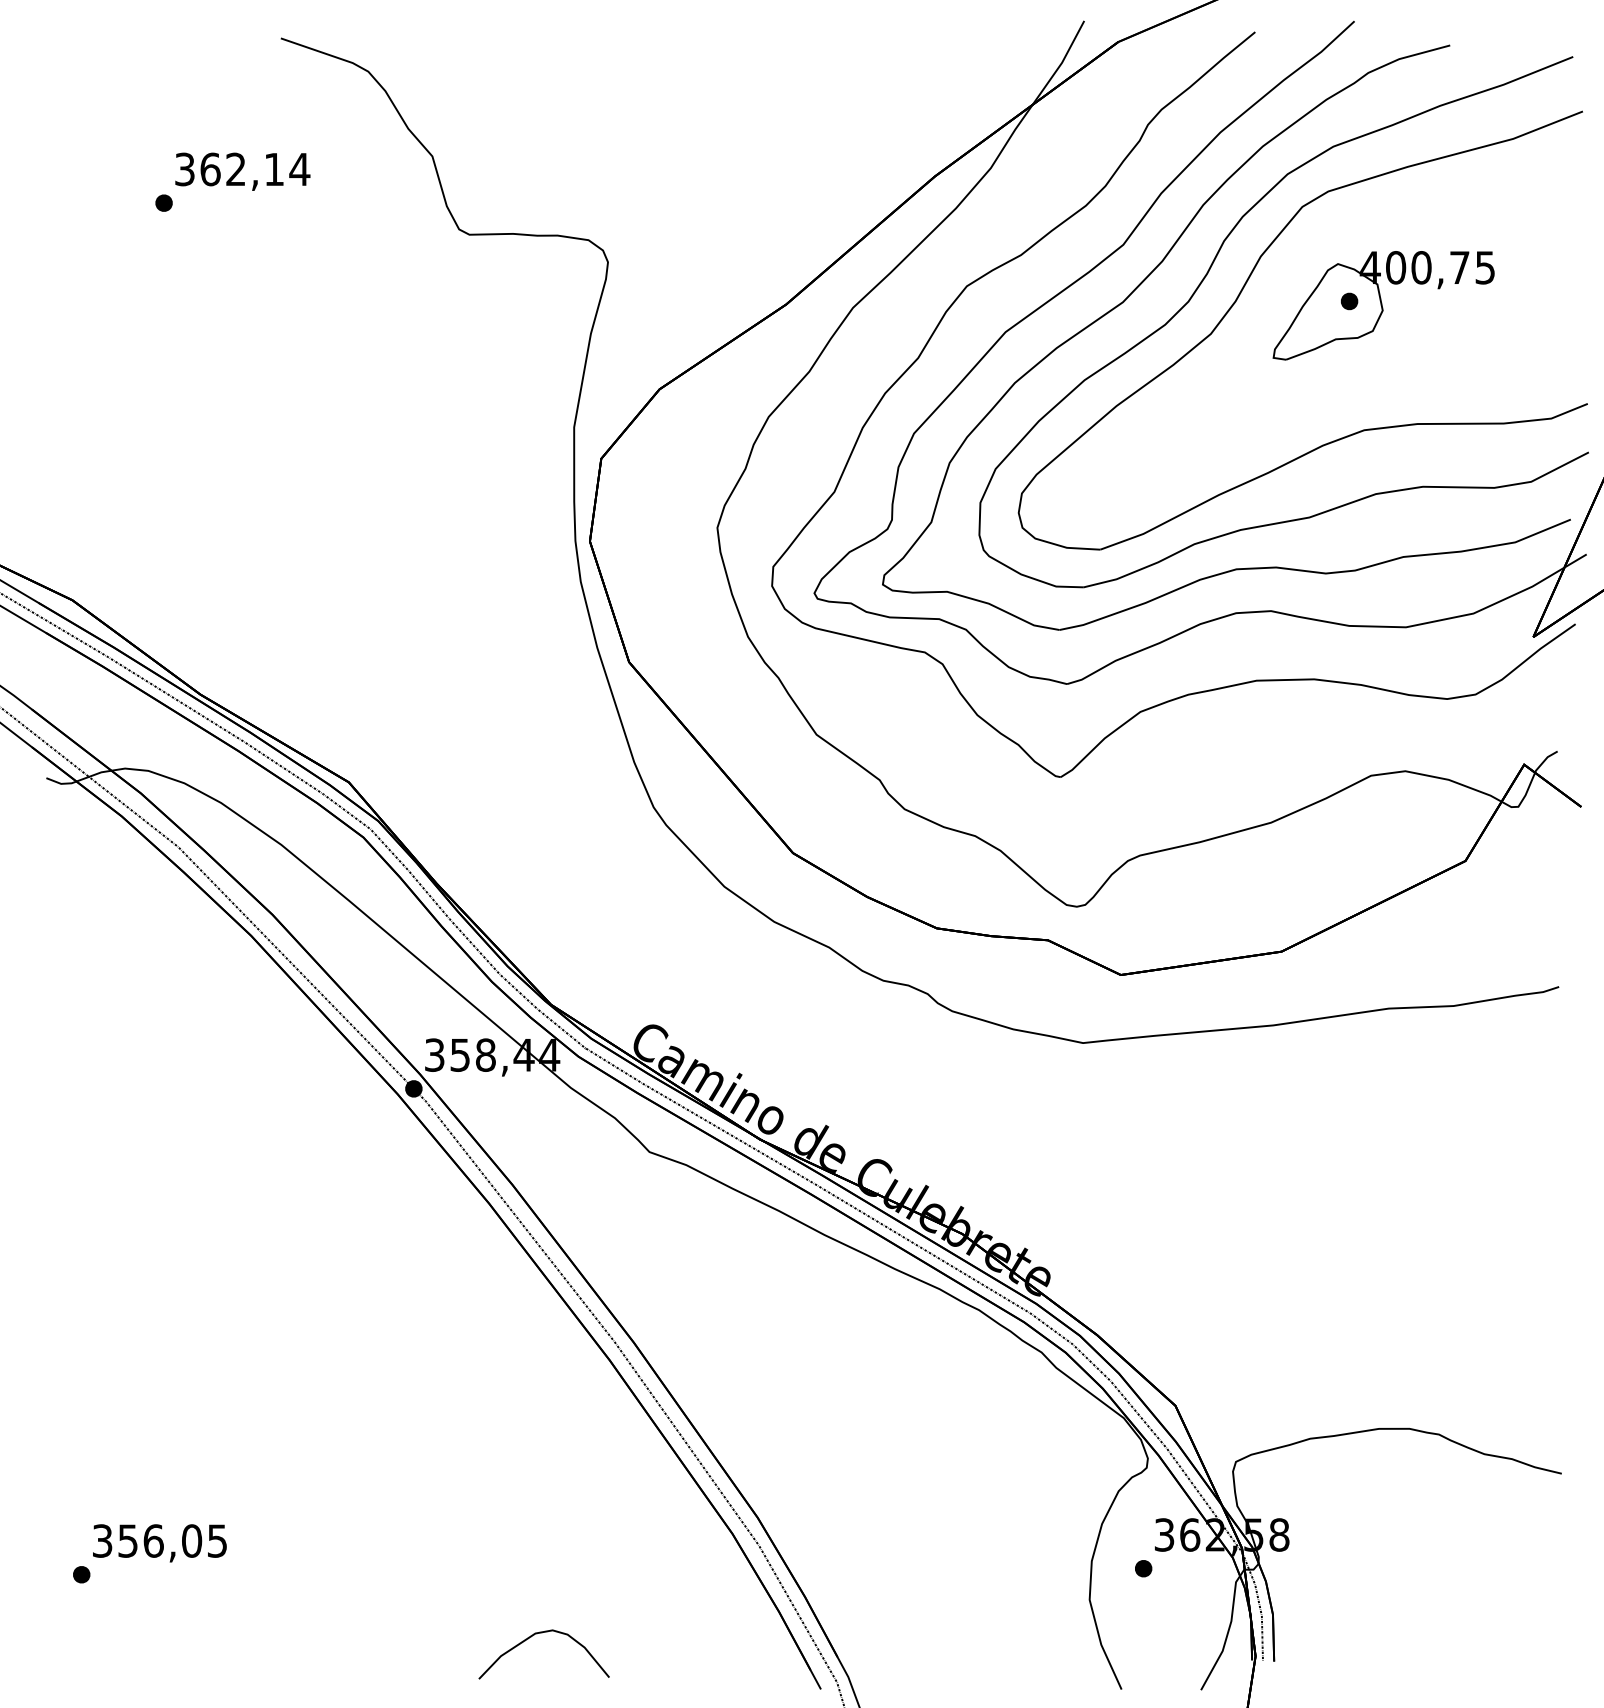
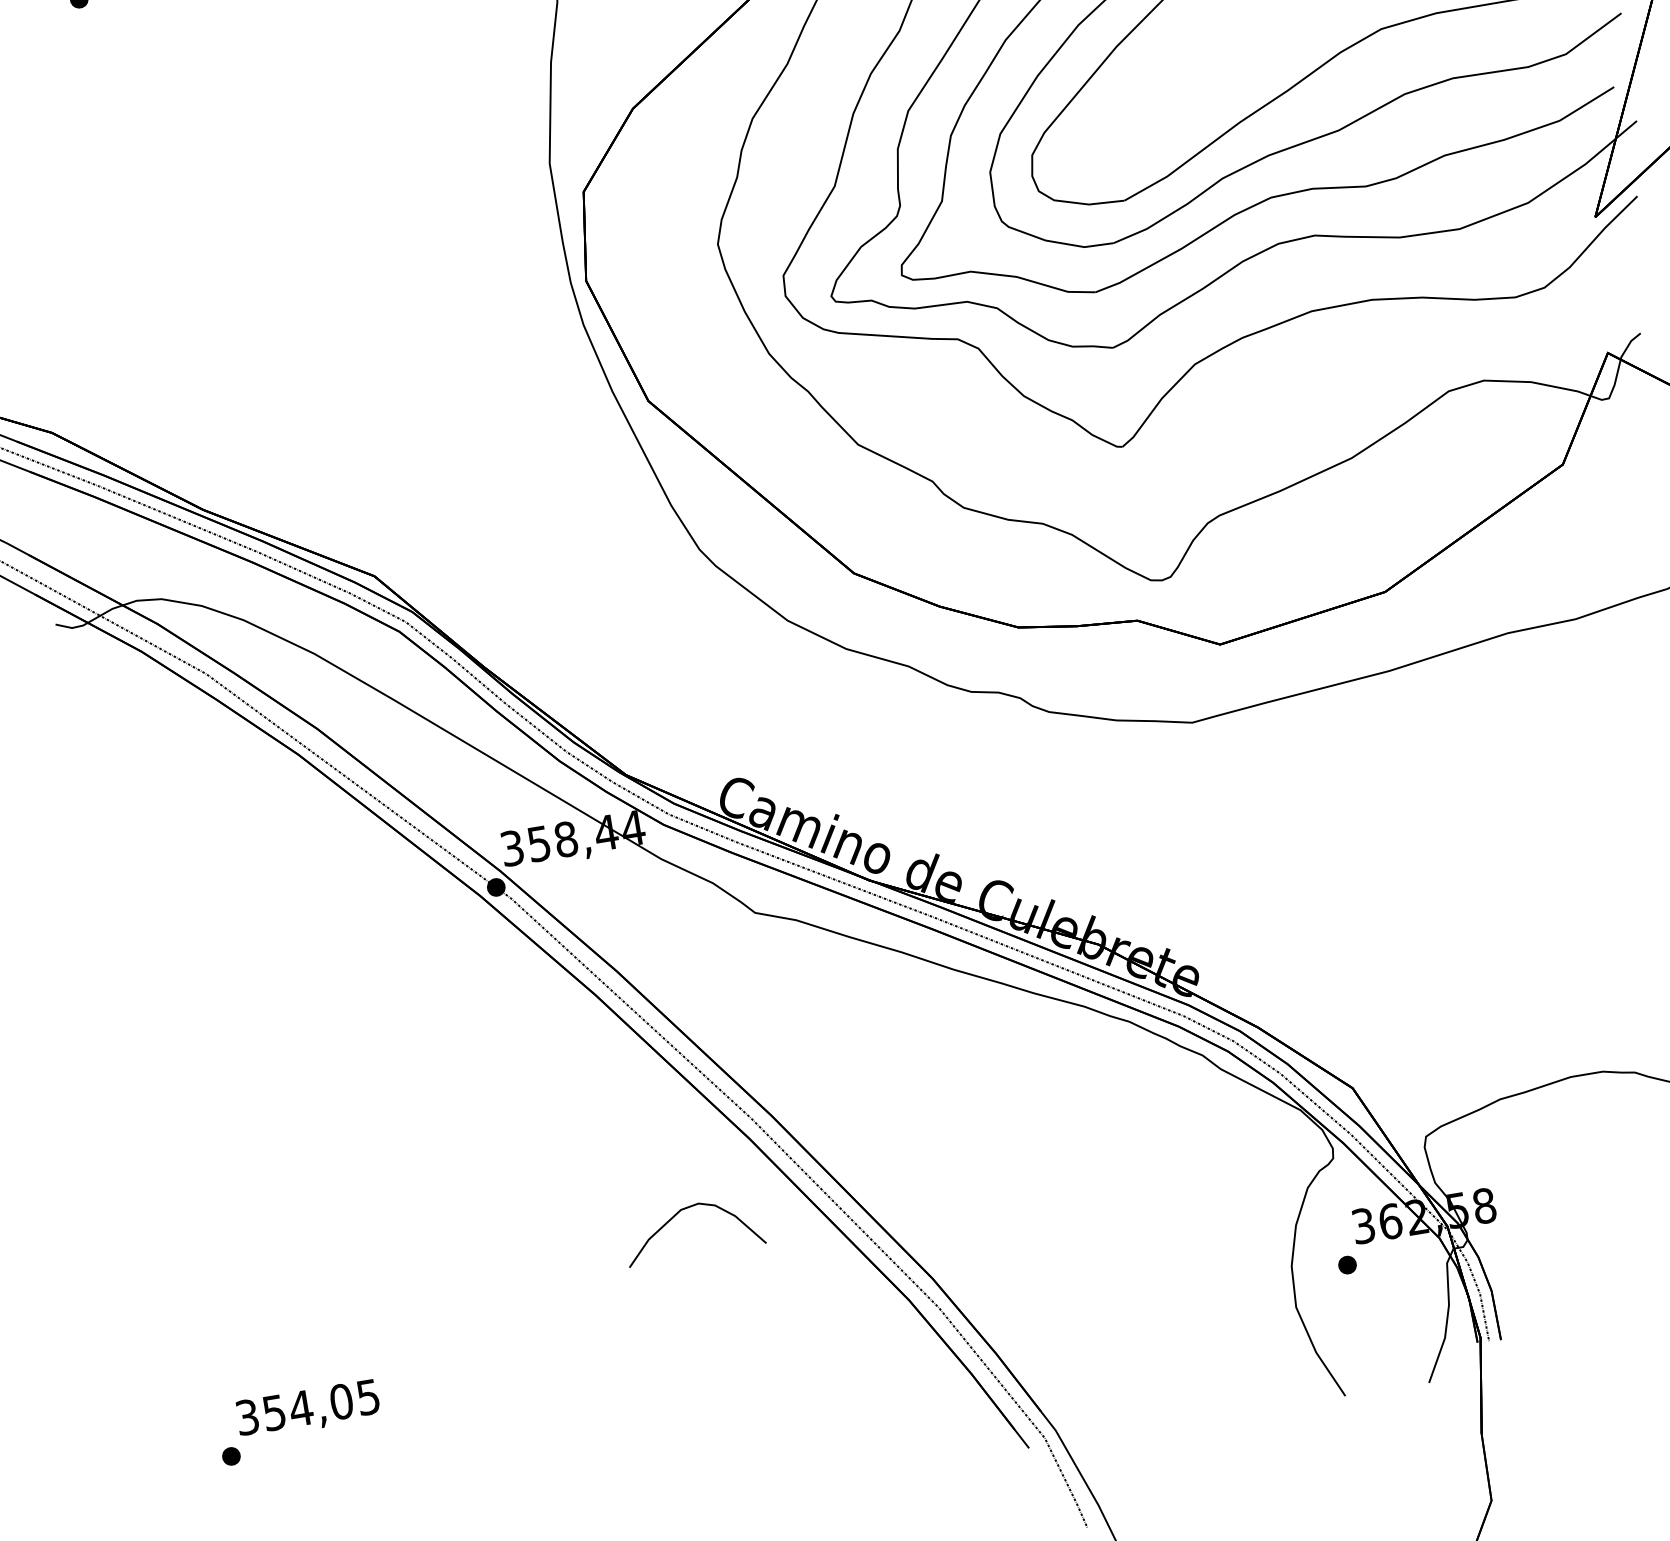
text: (153, 1540) -> (301, 1407), 356,05 -> 354,05
part: (531, 1637) -> (677, 1214), moved

